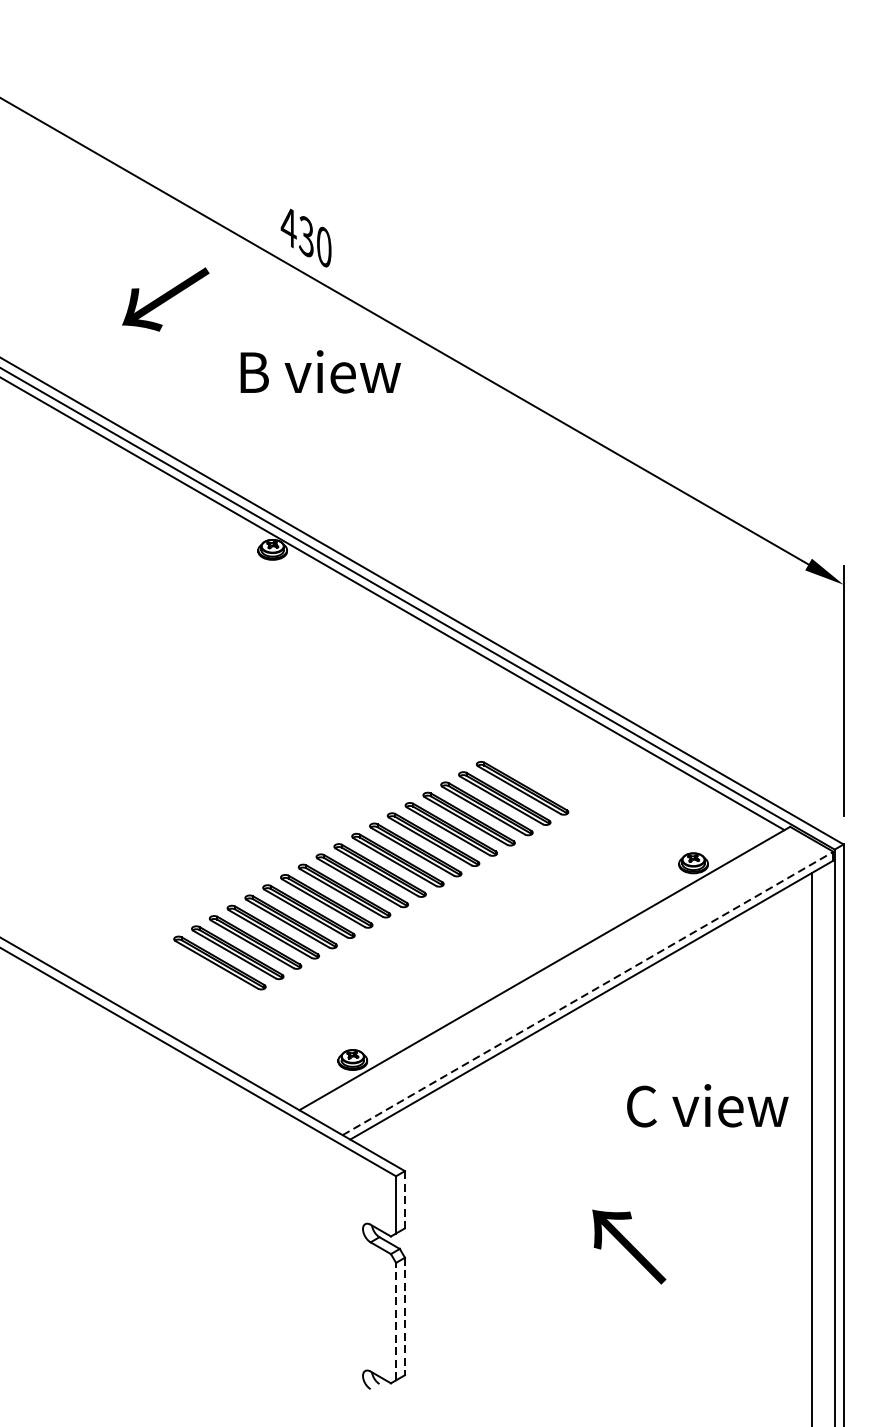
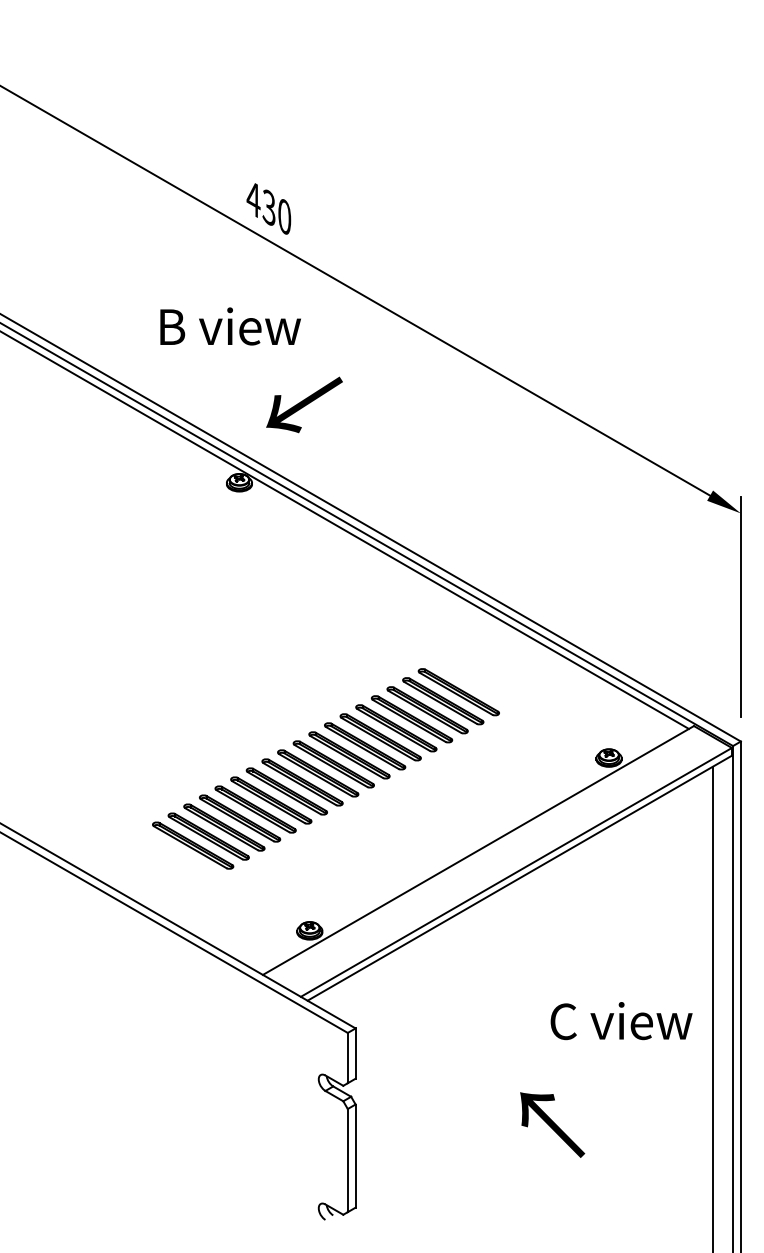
text: (165, 299) -> (304, 404), moved
text: (320, 371) -> (230, 326), moved
line: (588, 993) -> (516, 872), dashed -> solid
text: (707, 1106) -> (621, 1021), moved
line: (404, 1200) -> (355, 1054), dashed -> solid
text: (629, 1246) -> (552, 1124), moved
line: (404, 1316) -> (355, 1156), dashed -> solid
line: (395, 1321) -> (347, 1160), dashed -> solid

